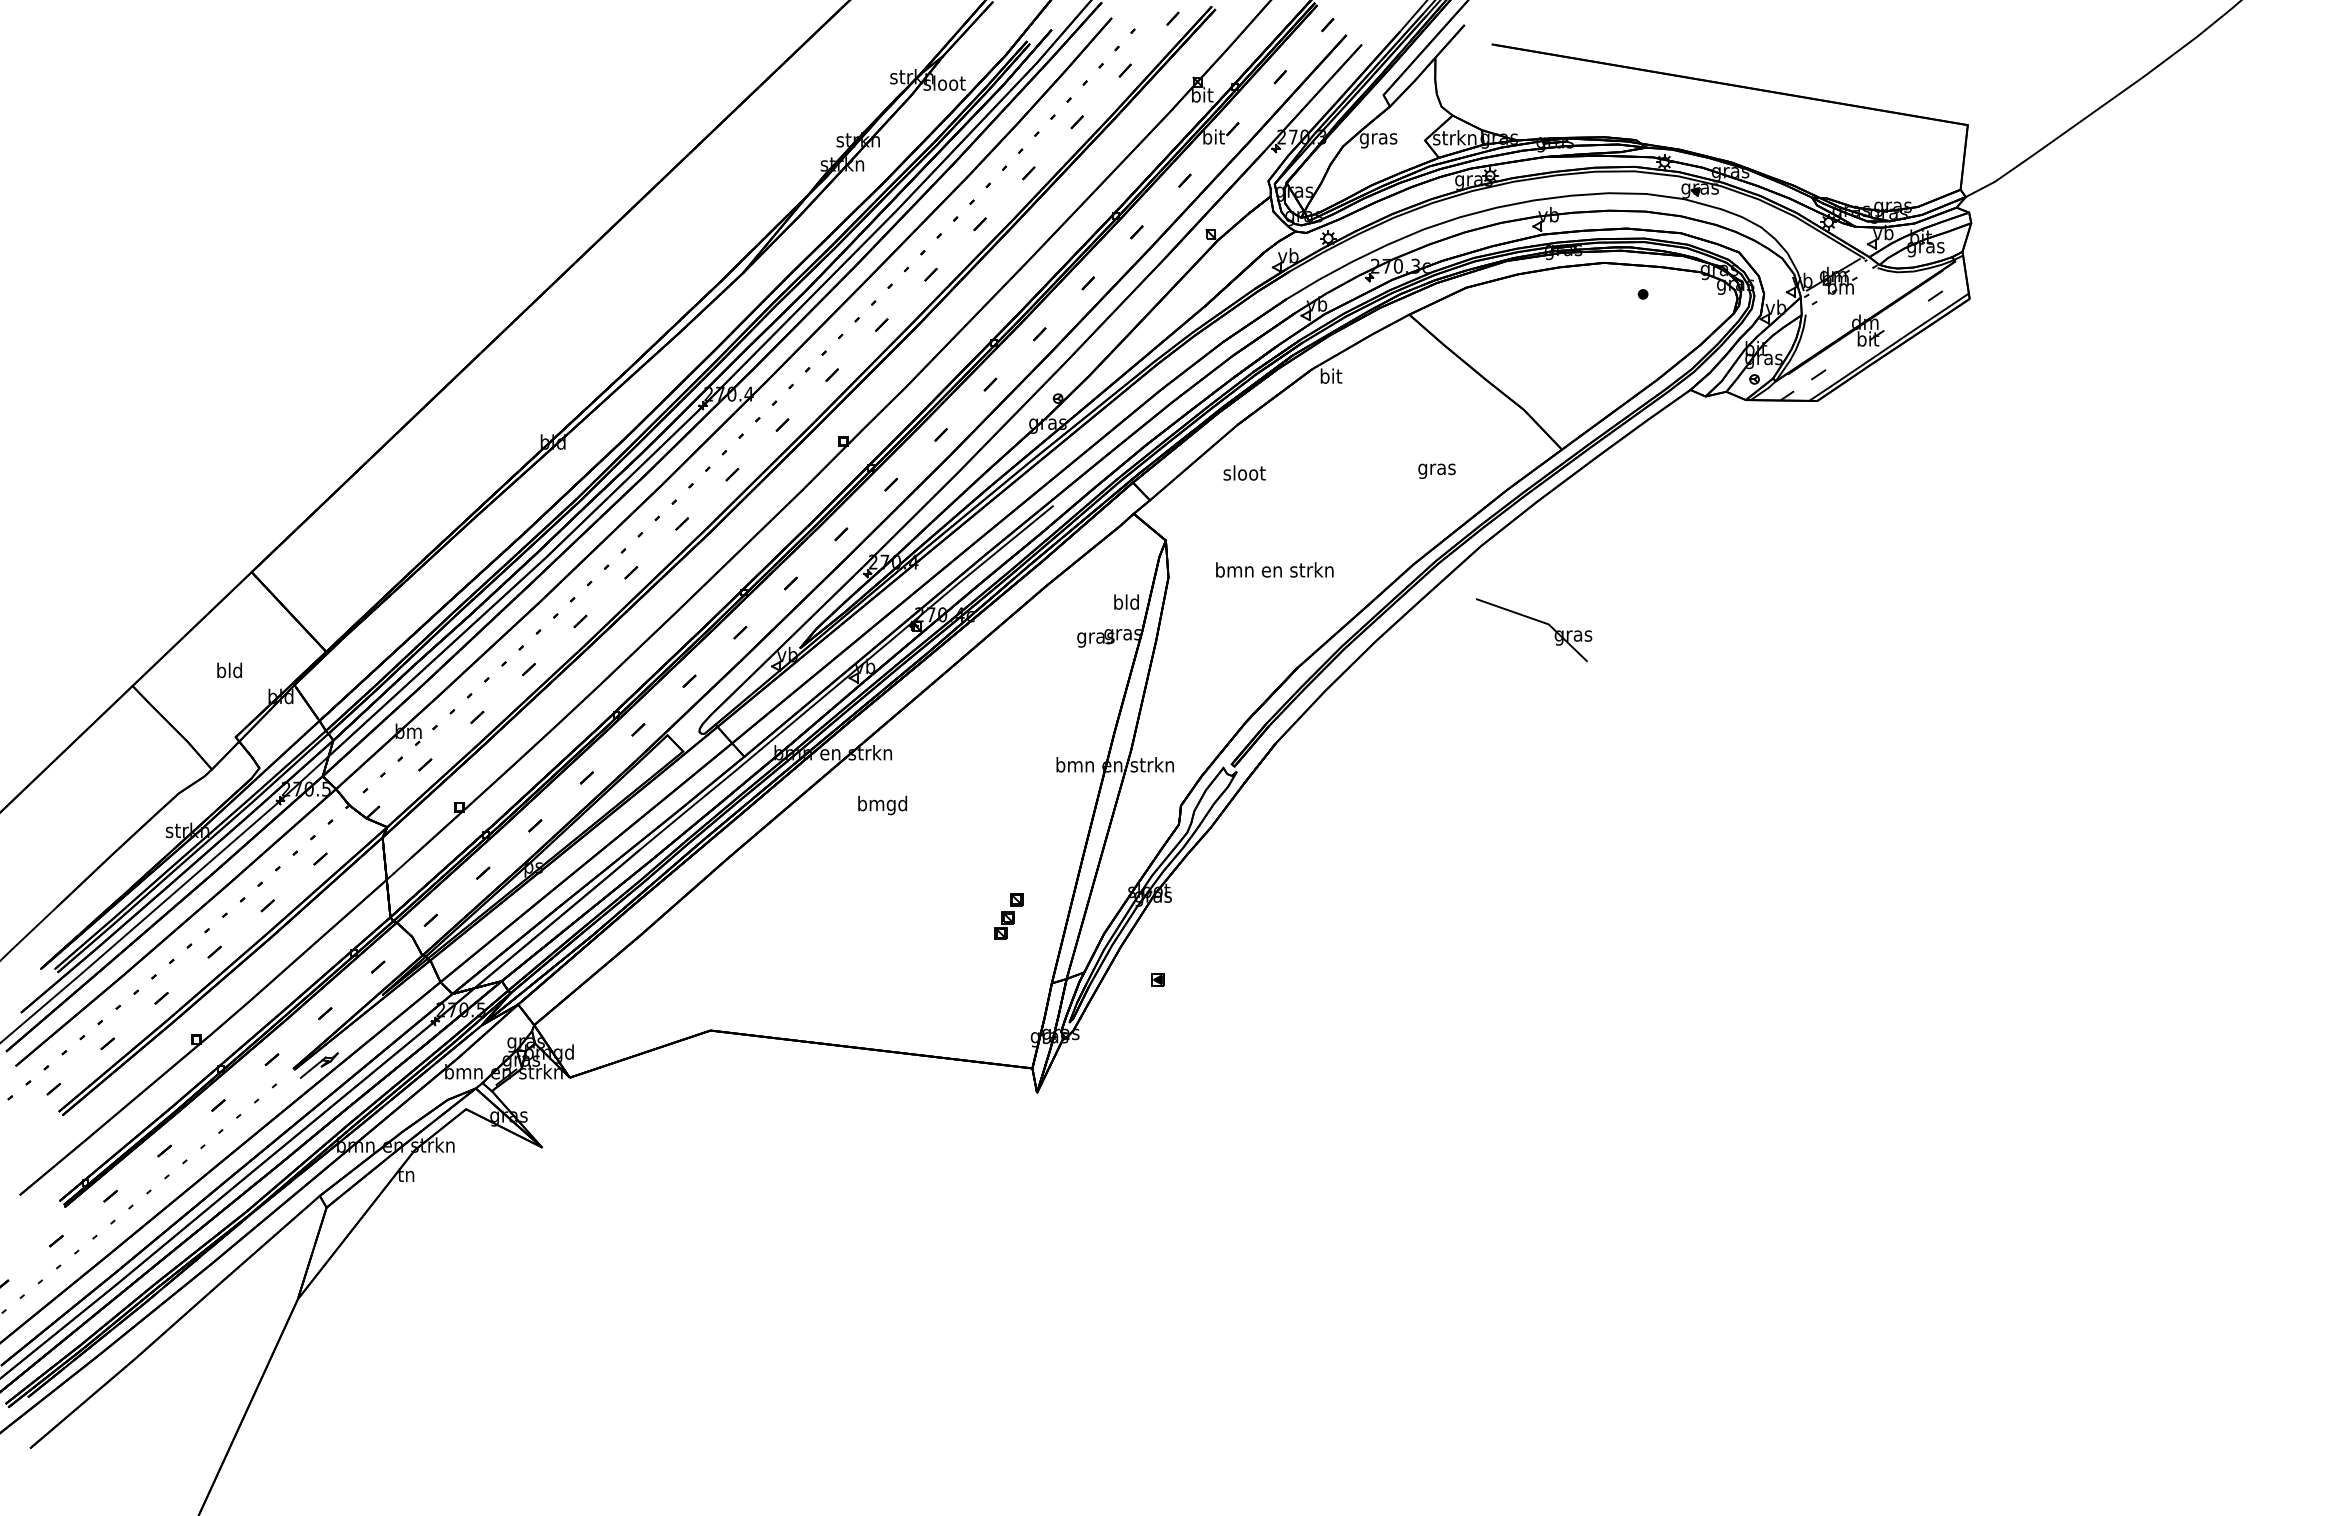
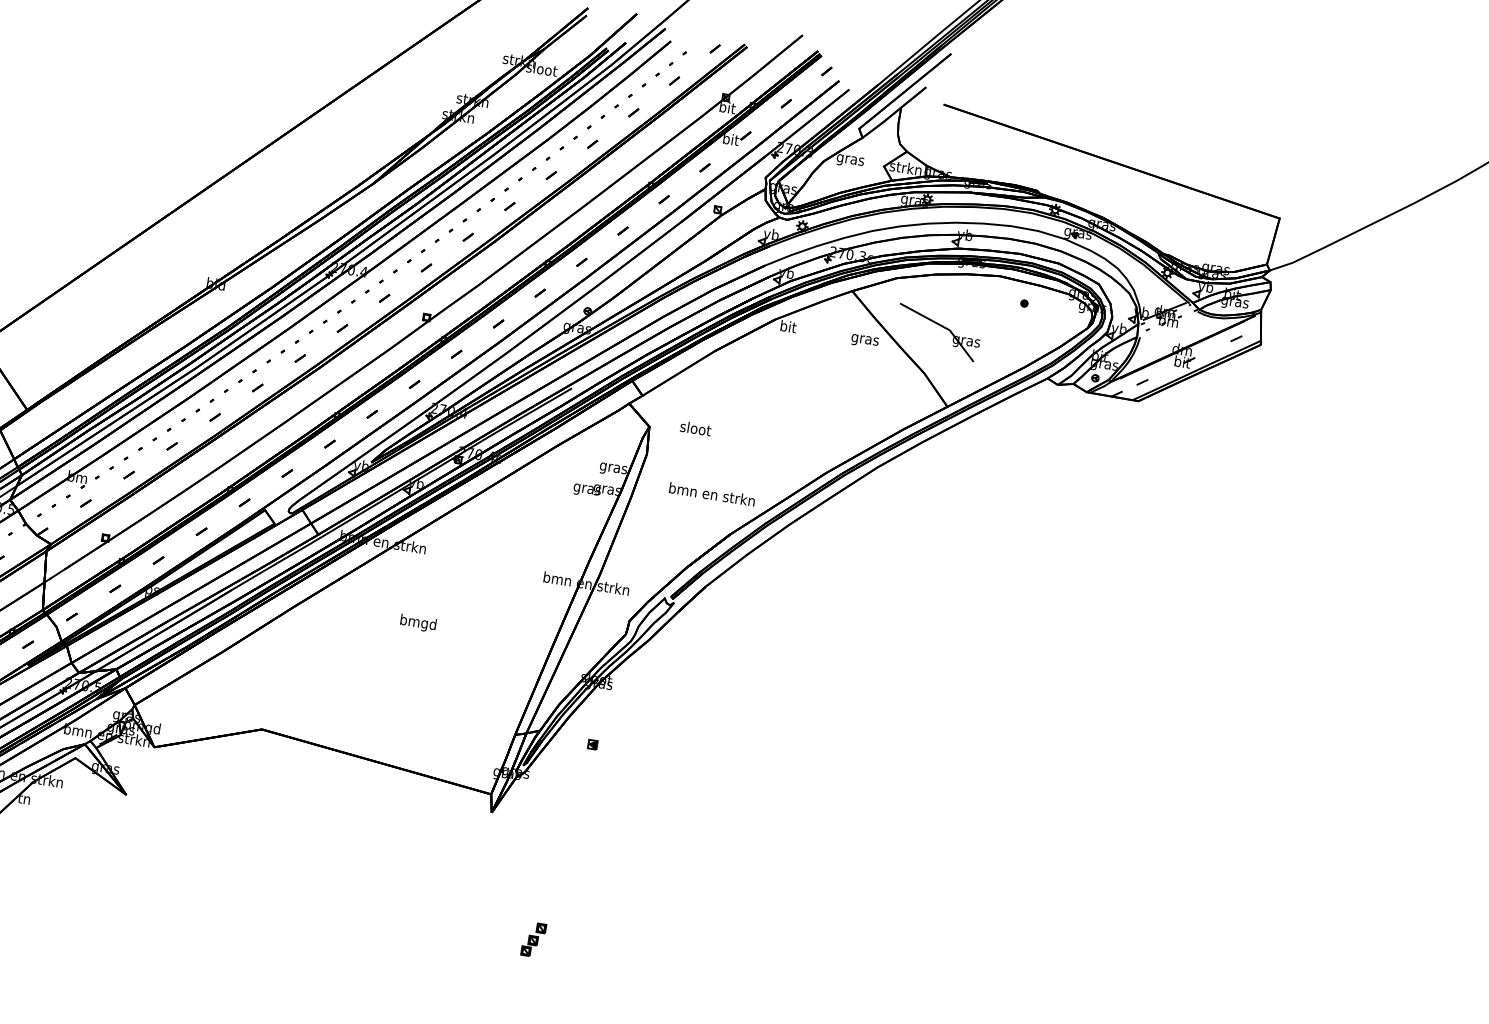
text: (1436, 470) -> (864, 340), moved
text: (1244, 472) -> (695, 428), moved
text: (1274, 569) -> (712, 494), moved
text: (1126, 603) -> (613, 467), bld -> gras
part: (1536, 621) -> (941, 326), moved
text: (882, 805) -> (418, 623), moved
part: (1008, 916) -> (533, 939), moved

